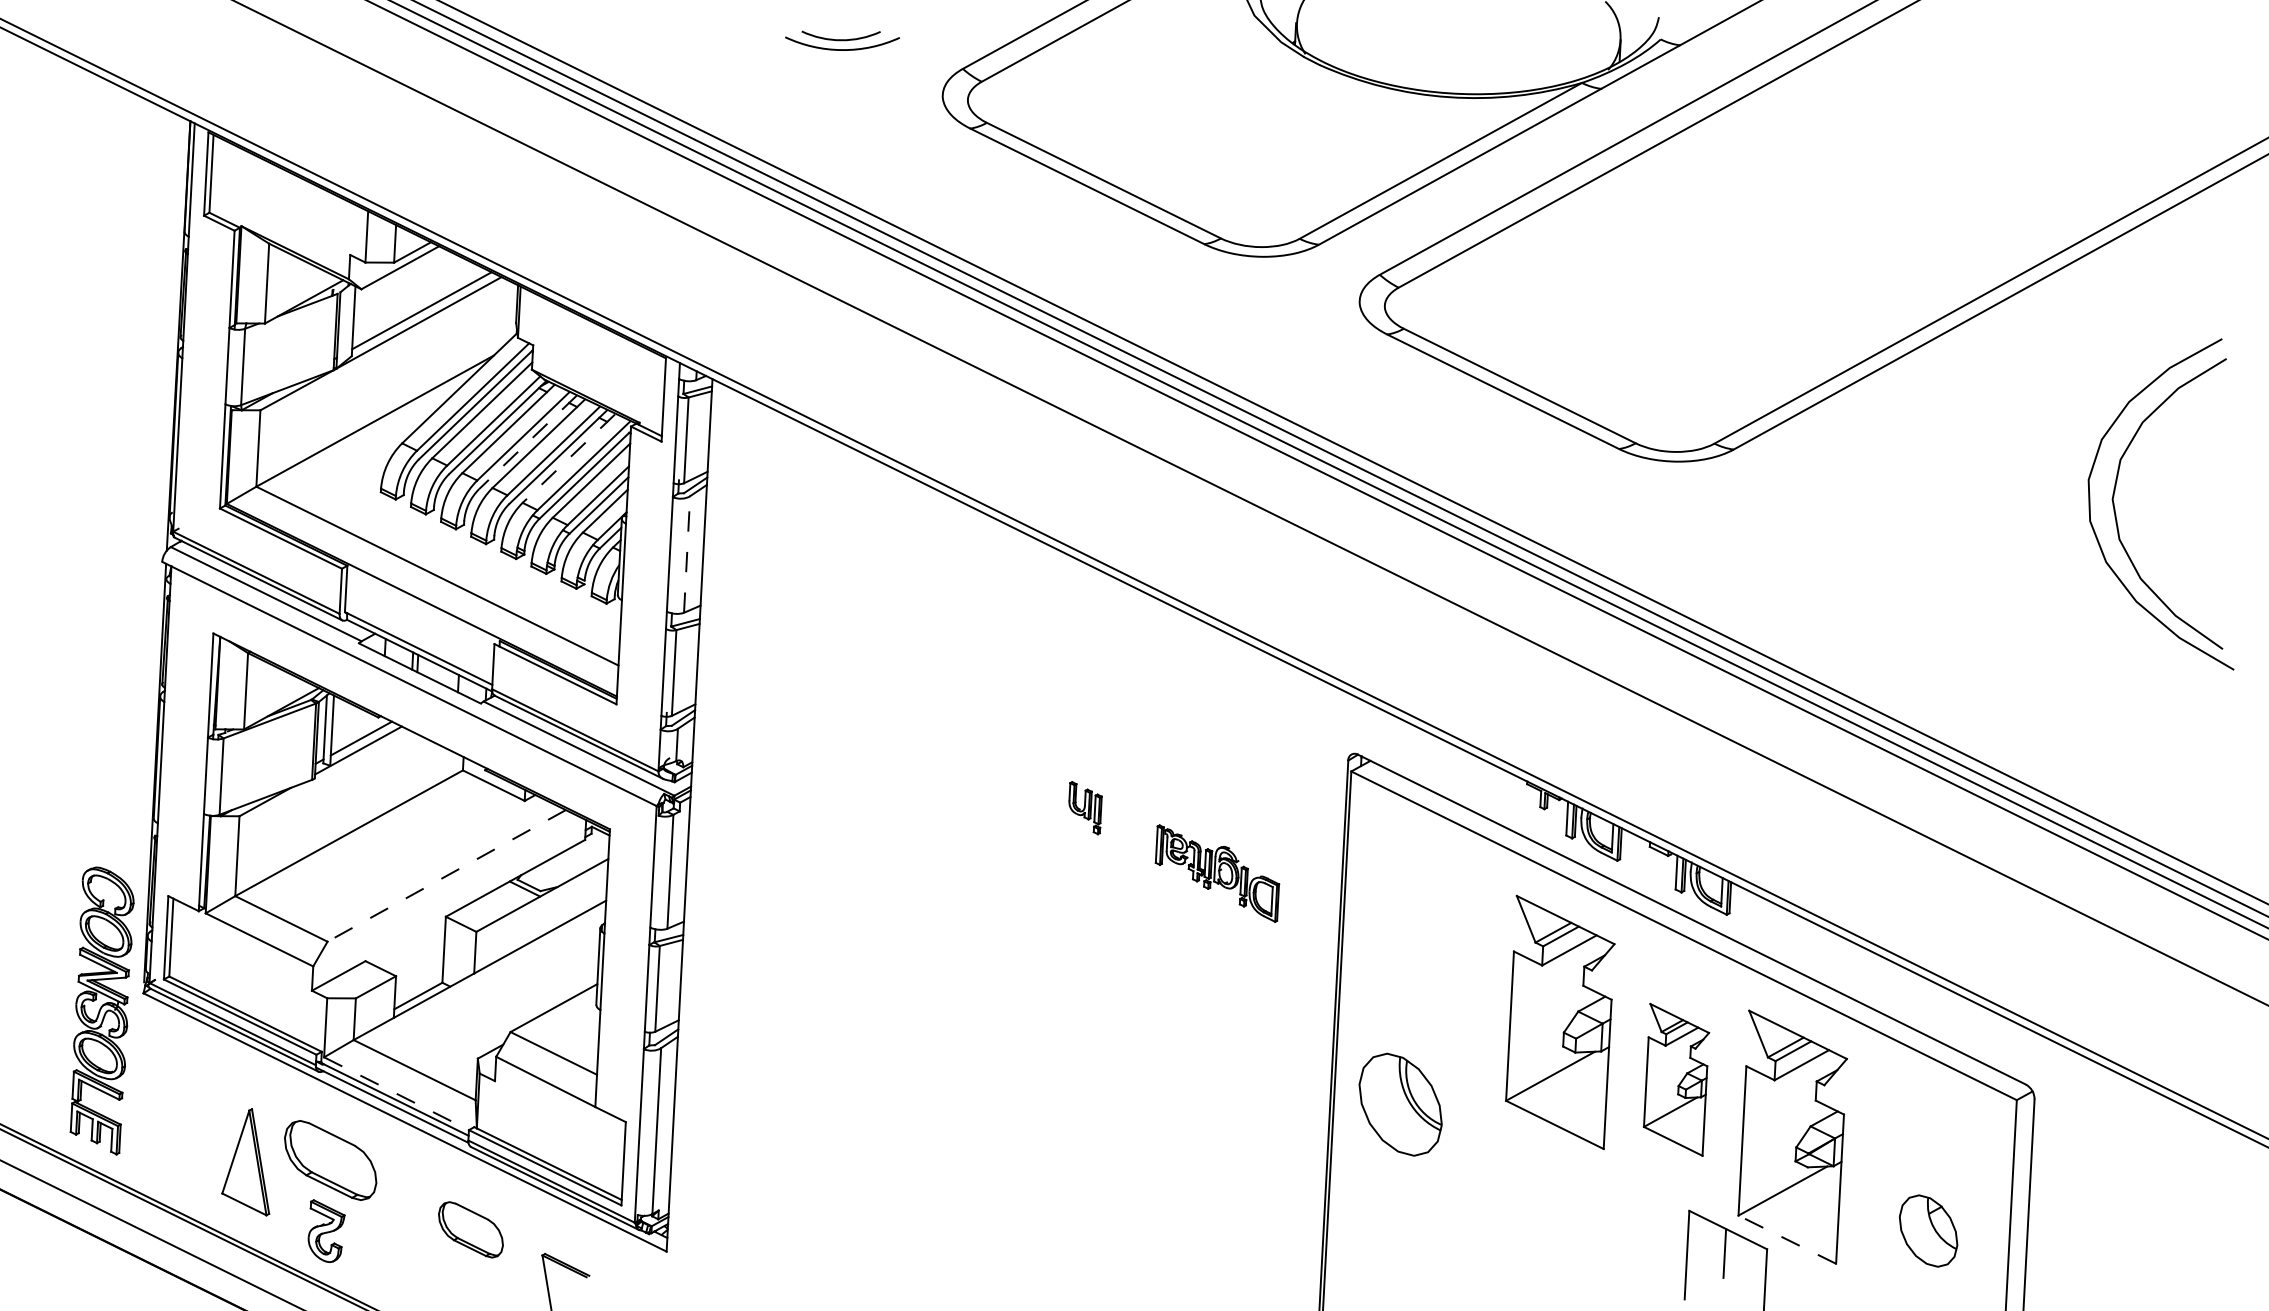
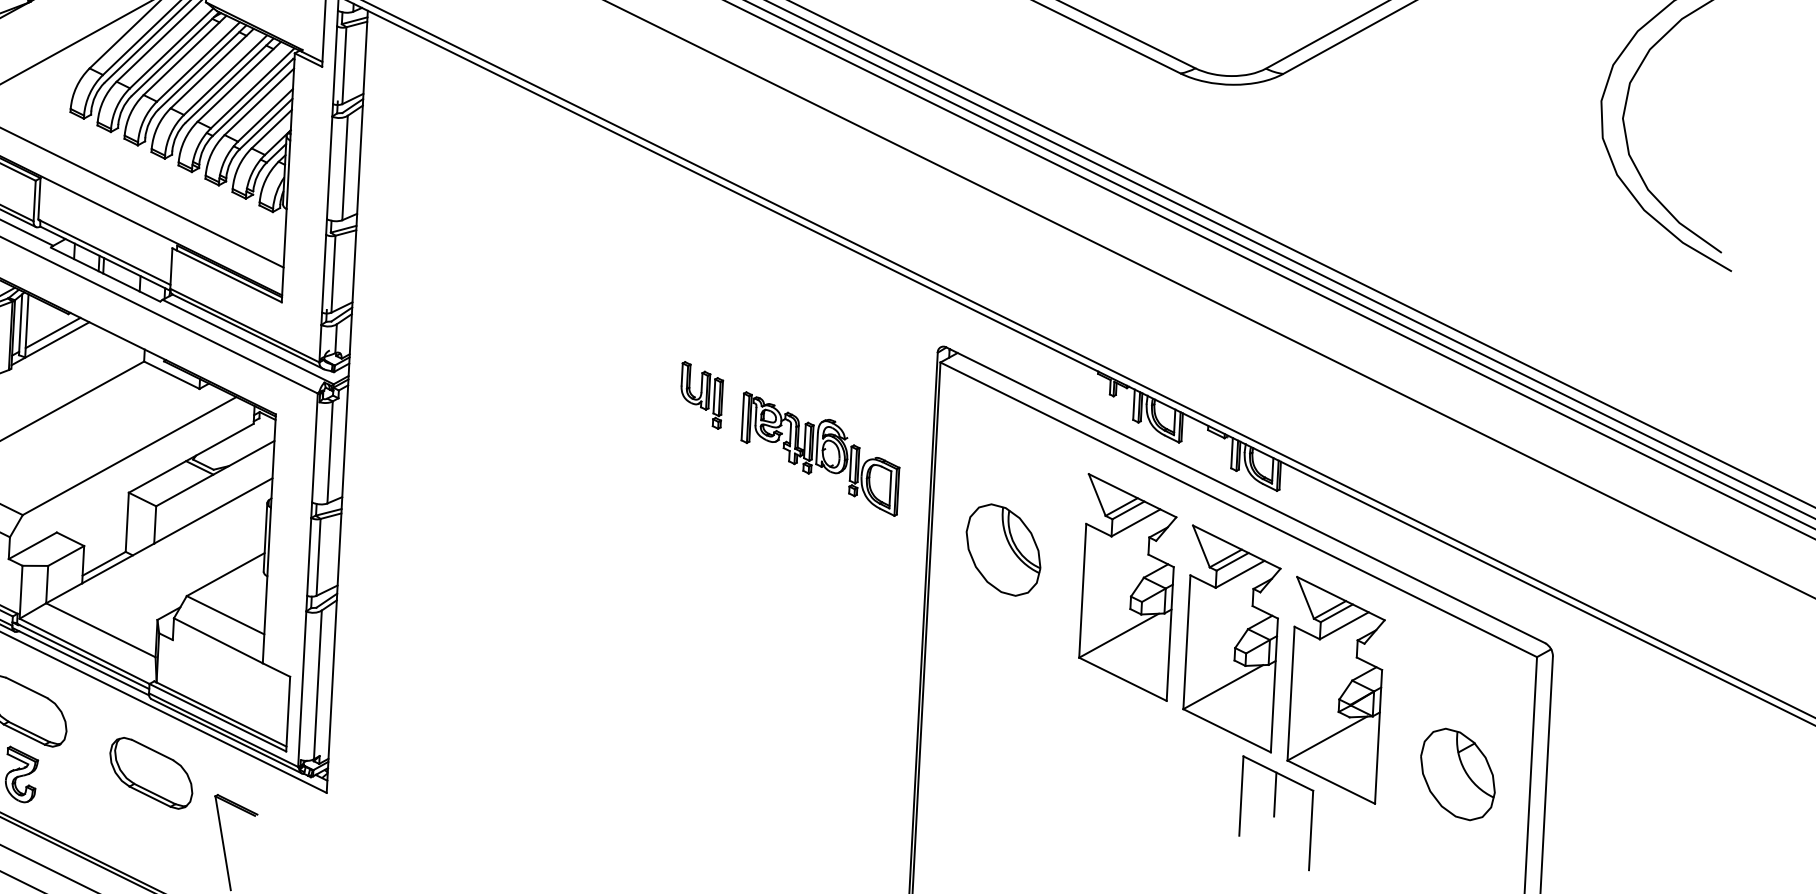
line: (527, 442) -> (202, 67), dashed -> solid
line: (568, 458) -> (238, 81), dashed -> solid
line: (687, 553) -> (345, 167), dashed -> solid
part: (1085, 807) -> (702, 394), size x1.43
part: (1217, 873) -> (820, 453), size x1.43
line: (446, 876) -> (129, 456), dashed -> solid
part: (1676, 1079) -> (1231, 638), size x1.67
line: (396, 1093) -> (84, 651), dashed -> solid
part: (1400, 1104) -> (1003, 549), moved
part: (470, 1229) -> (150, 773), size x1.43
part: (1928, 1230) -> (1457, 773), size x1.43
line: (1786, 1239) -> (1330, 782), dashed -> solid

